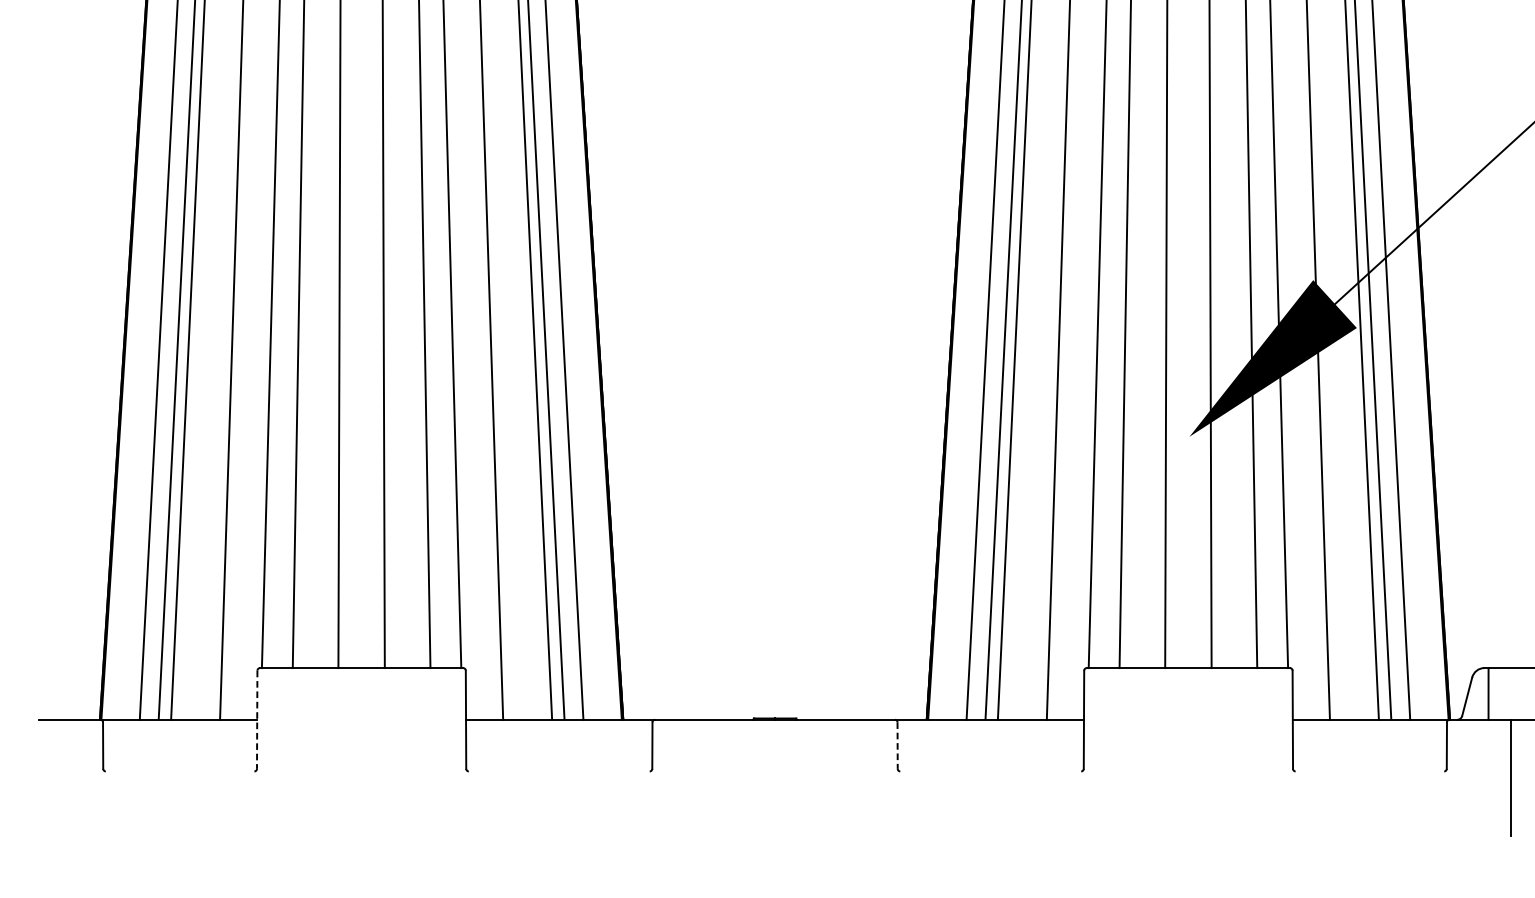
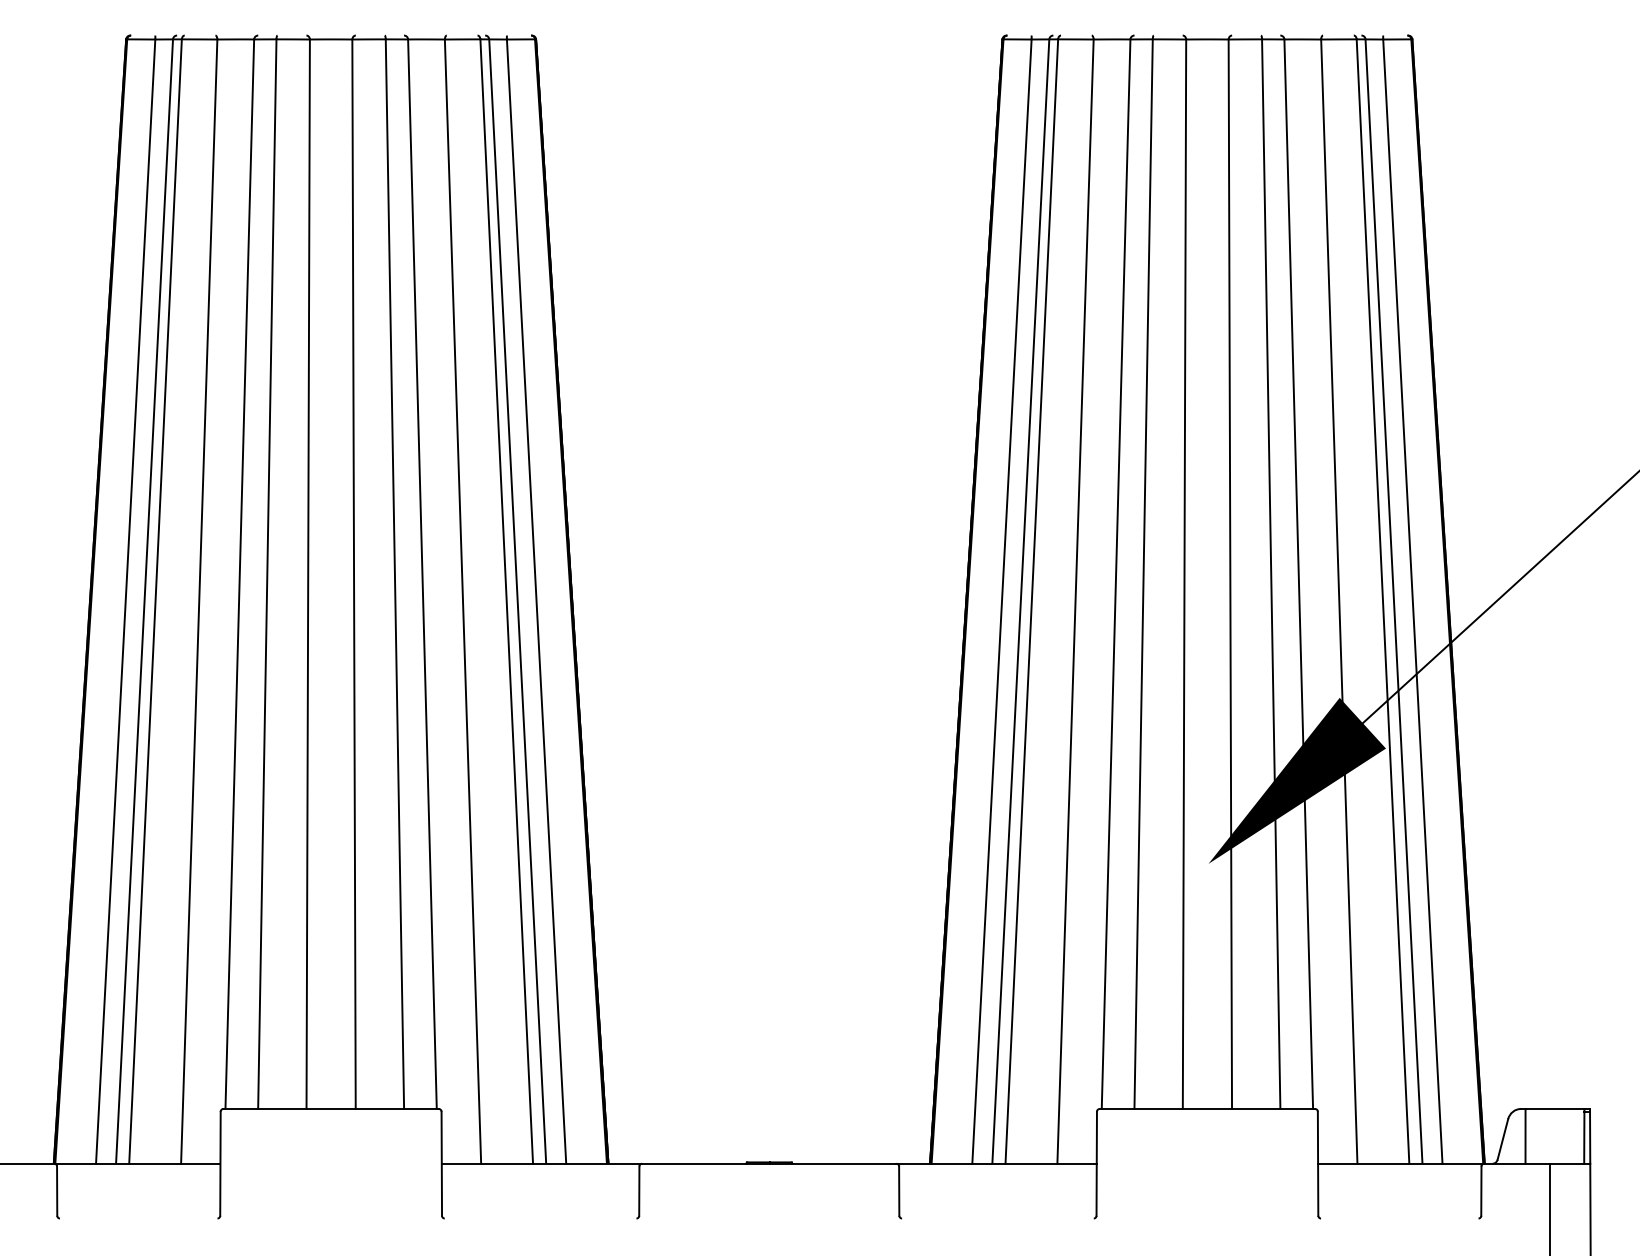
line: (257, 720) -> (220, 1164), dashed -> solid
line: (897, 745) -> (899, 1191), dashed -> solid

